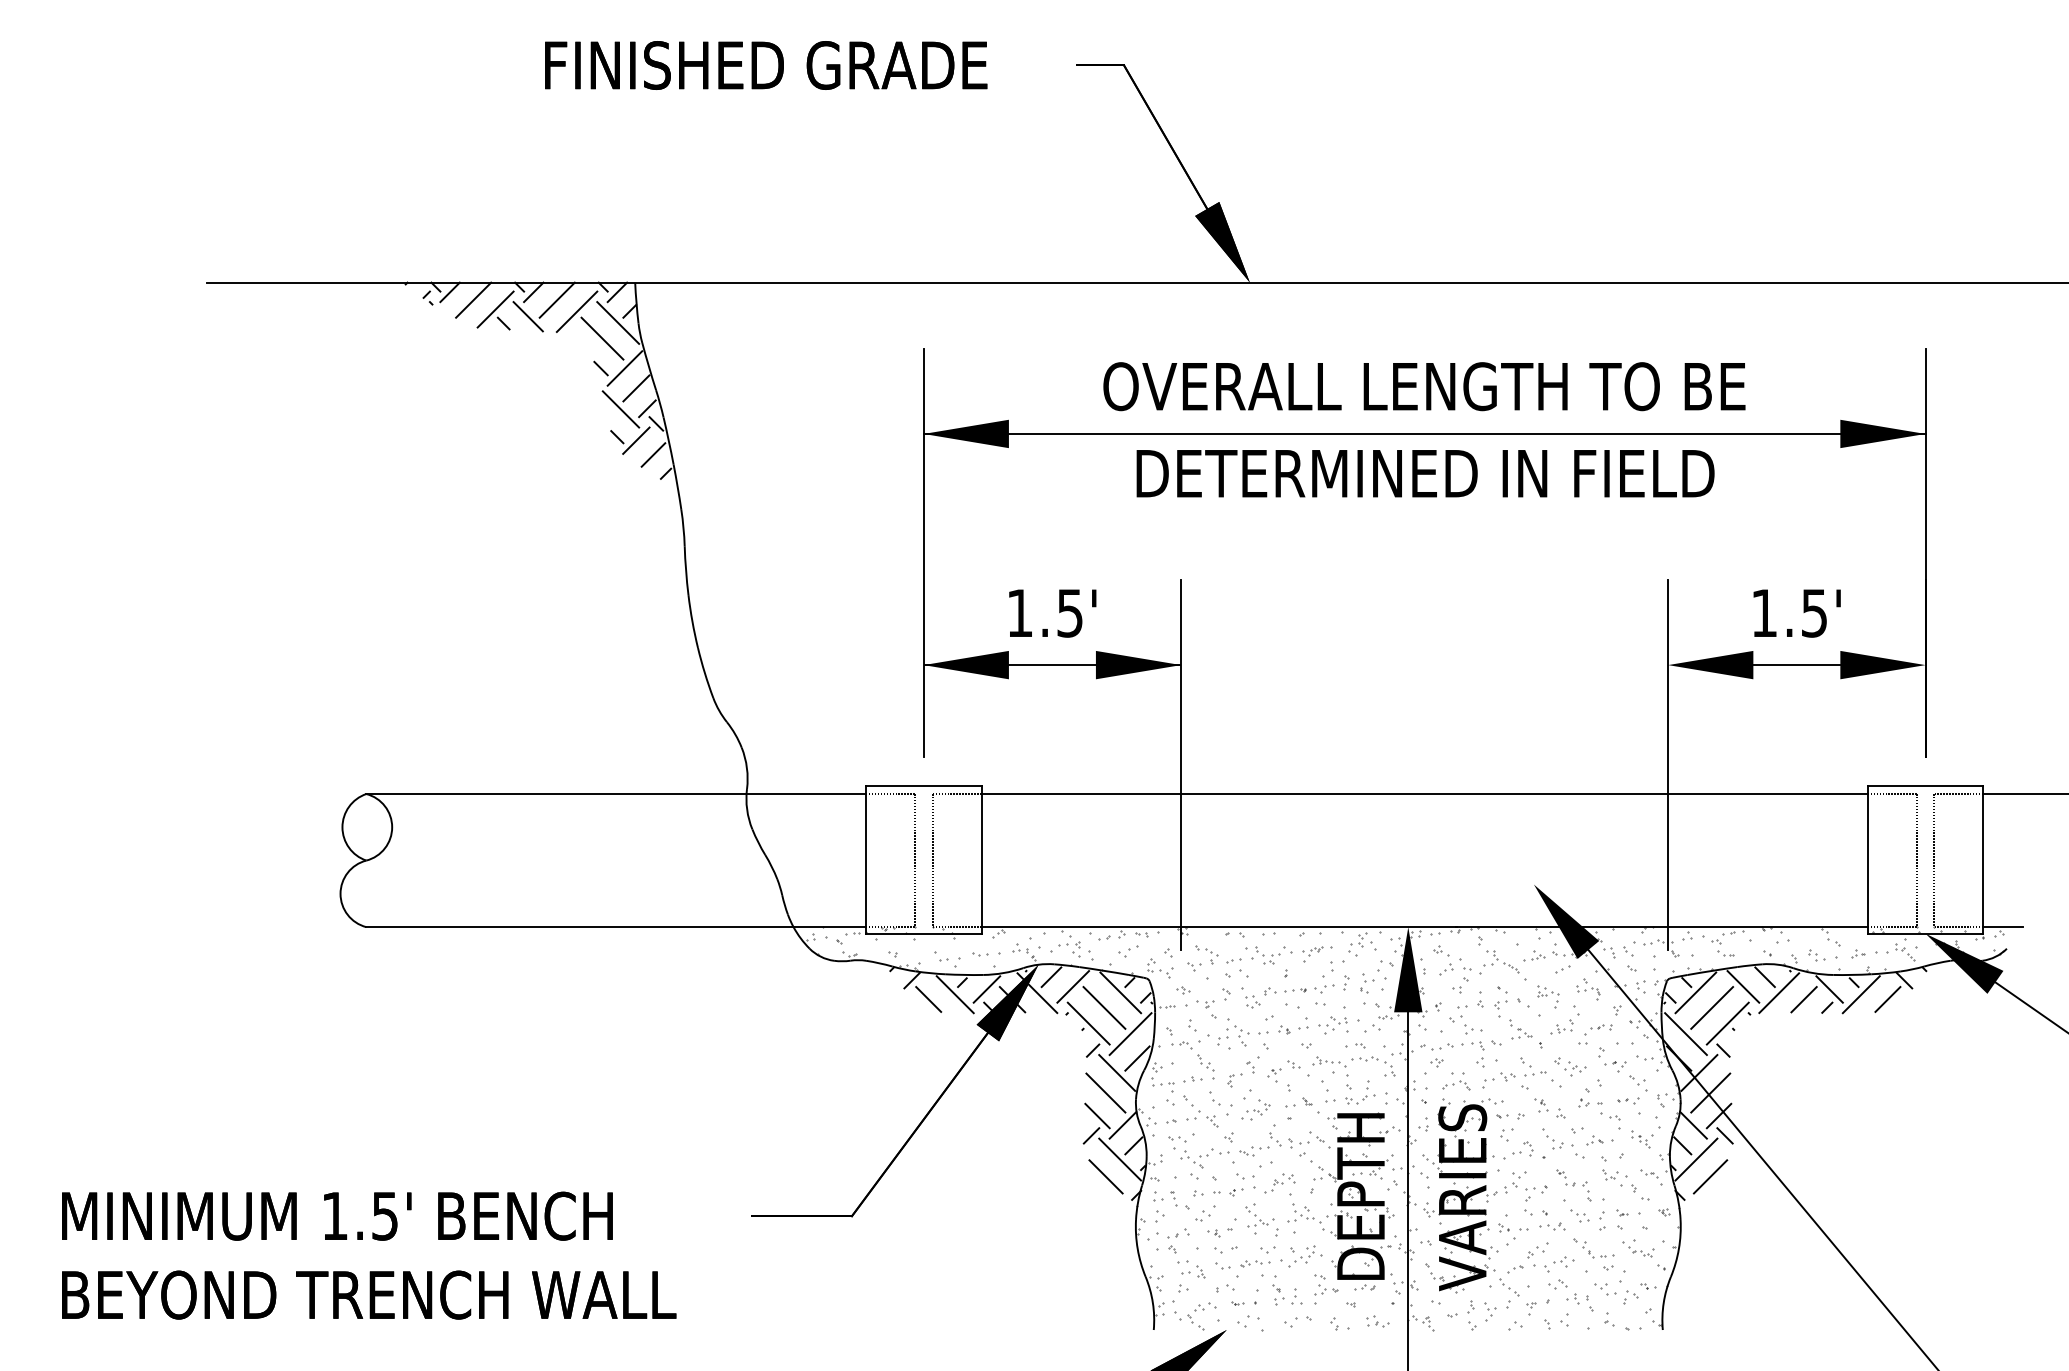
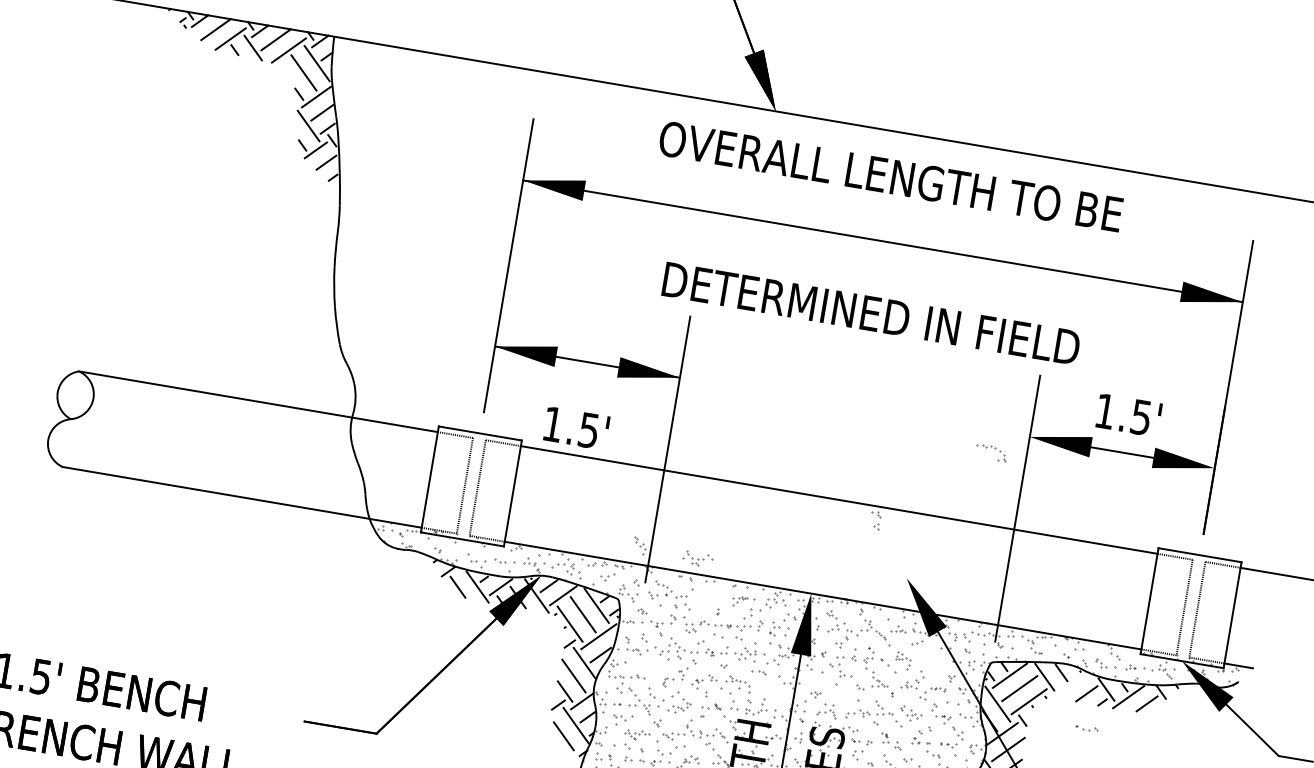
text: (1424, 386) -> (890, 176), moved
text: (1425, 473) -> (871, 313), moved
text: (1052, 613) -> (576, 428), moved
part: (1271, 955) -> (697, 559), moved
part: (1588, 989) -> (933, 660), removed
line: (1779, 993) -> (1069, 686), removed
part: (1436, 1046) -> (1086, 728), moved
part: (1477, 1054) -> (874, 520), moved
part: (1377, 1060) -> (994, 449), moved
part: (1205, 1066) -> (639, 545), moved
part: (1204, 1158) -> (636, 735), size x0.7

